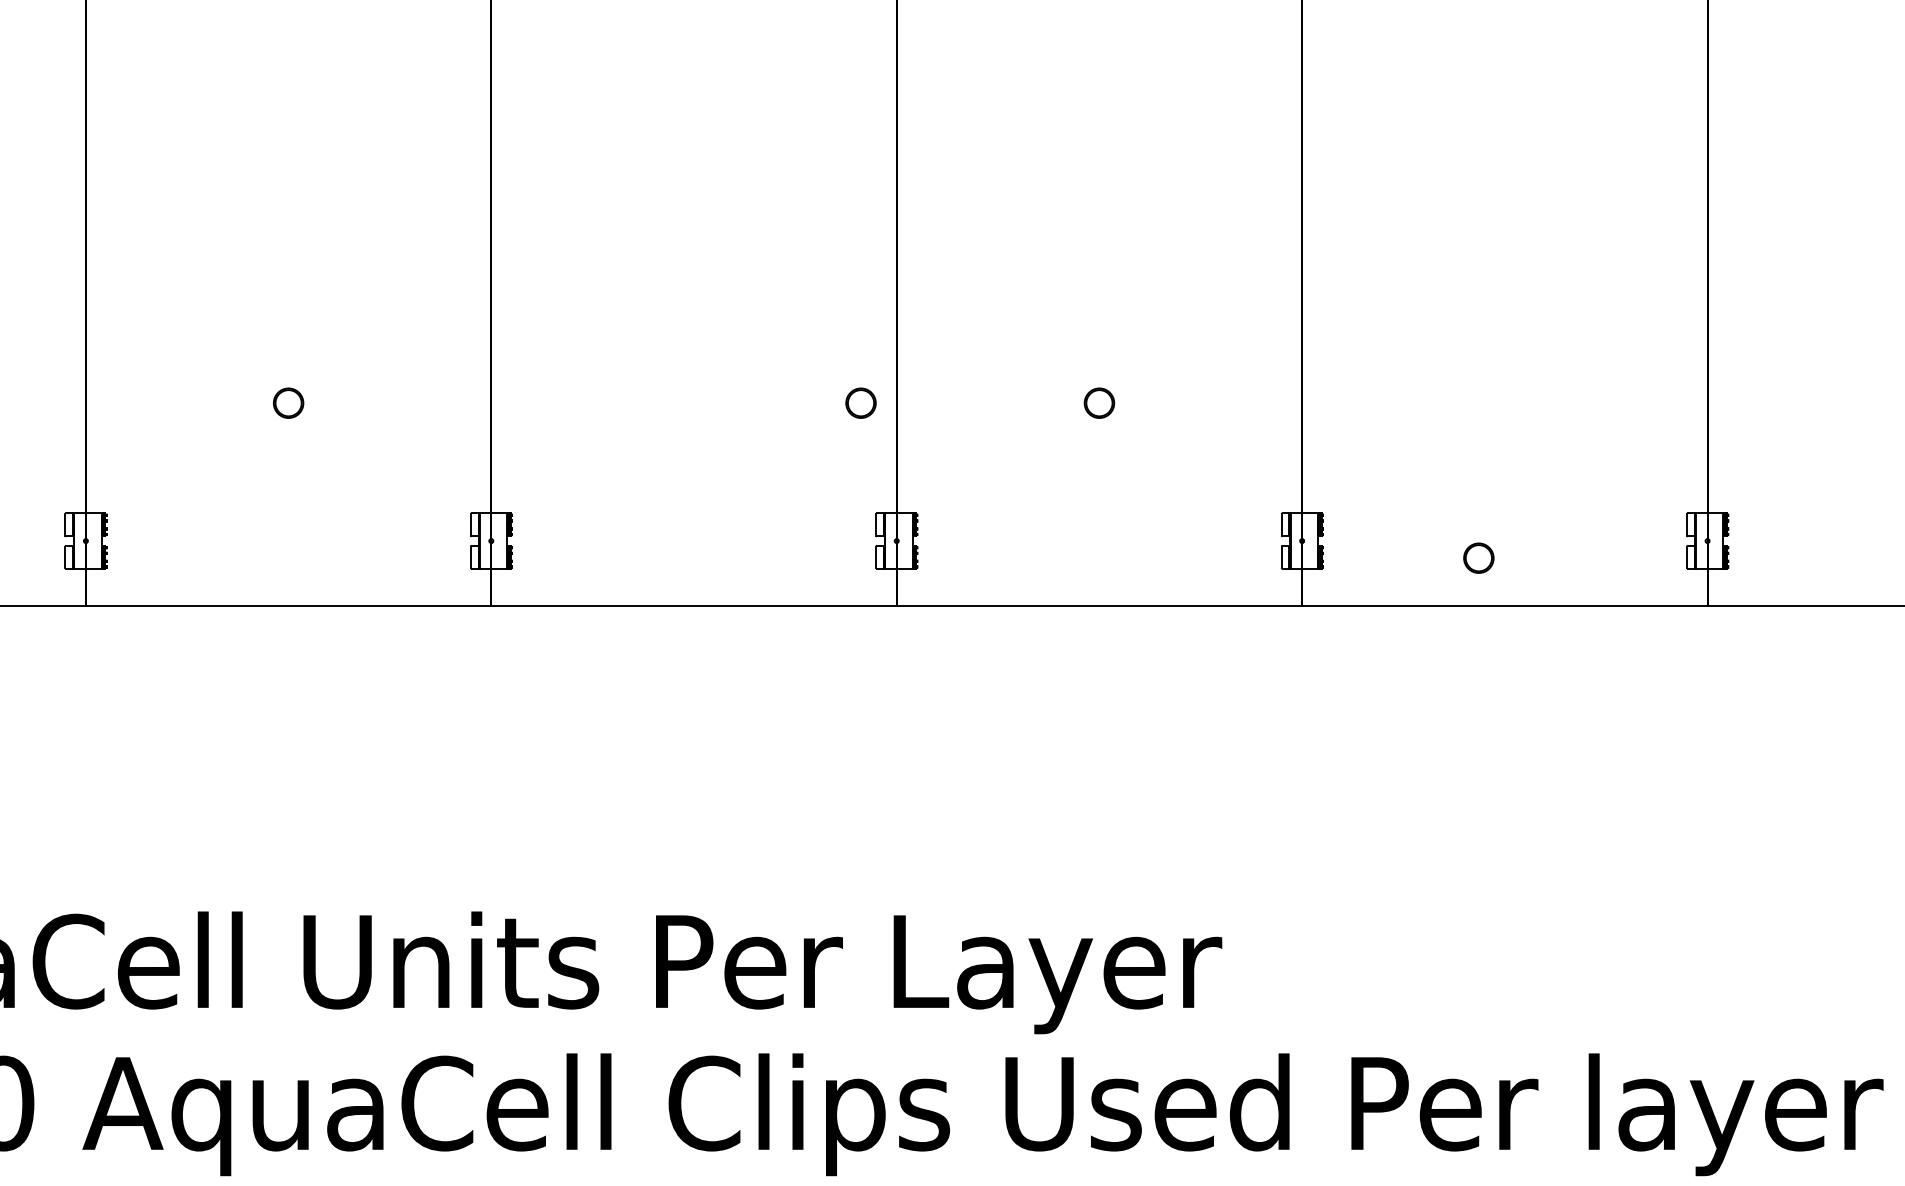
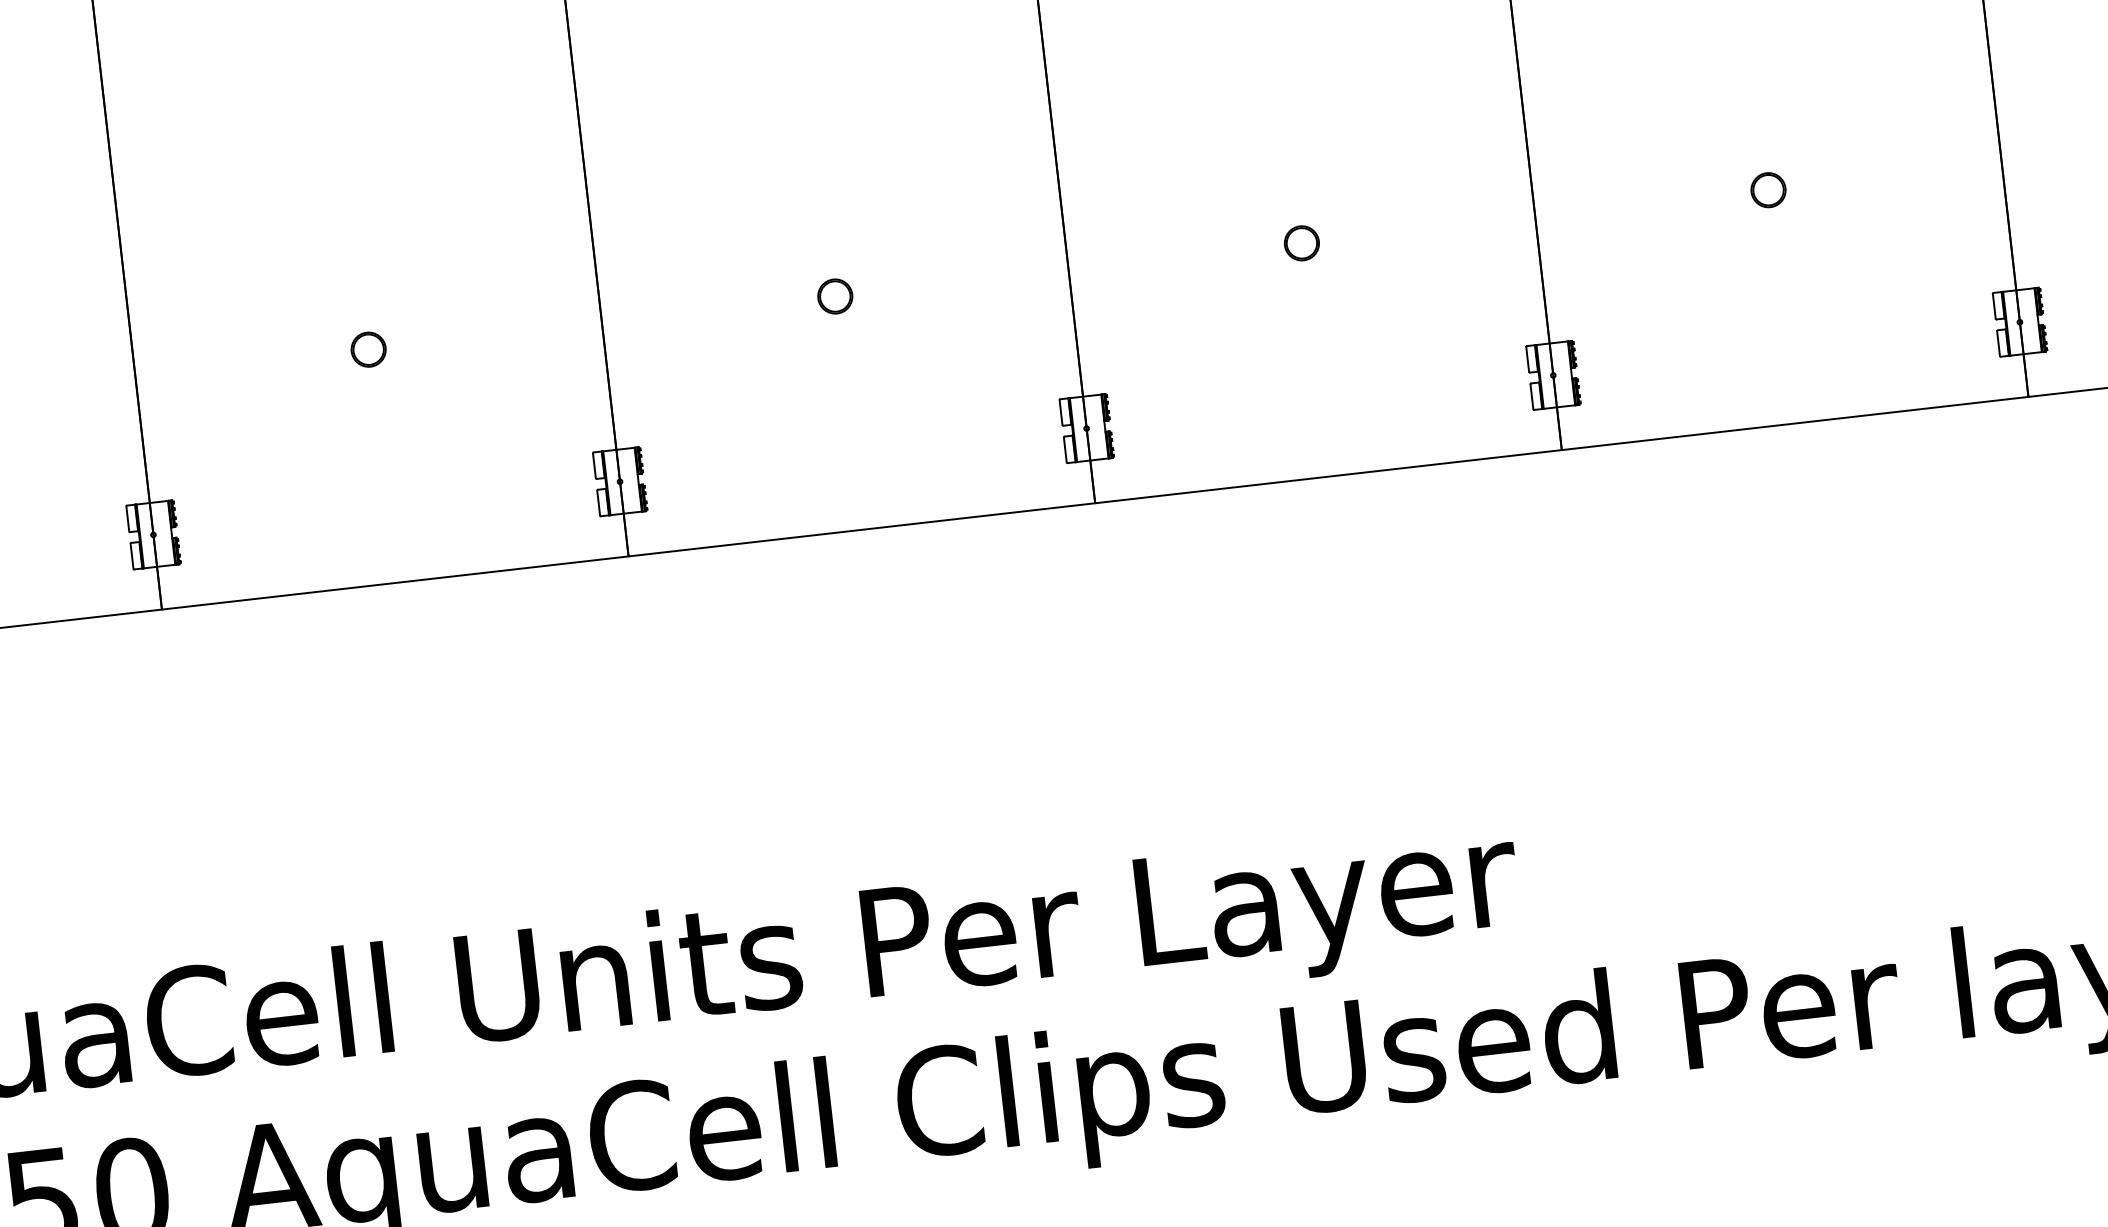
part: (860, 402) -> (834, 295), moved
part: (1478, 557) -> (1768, 189), moved

